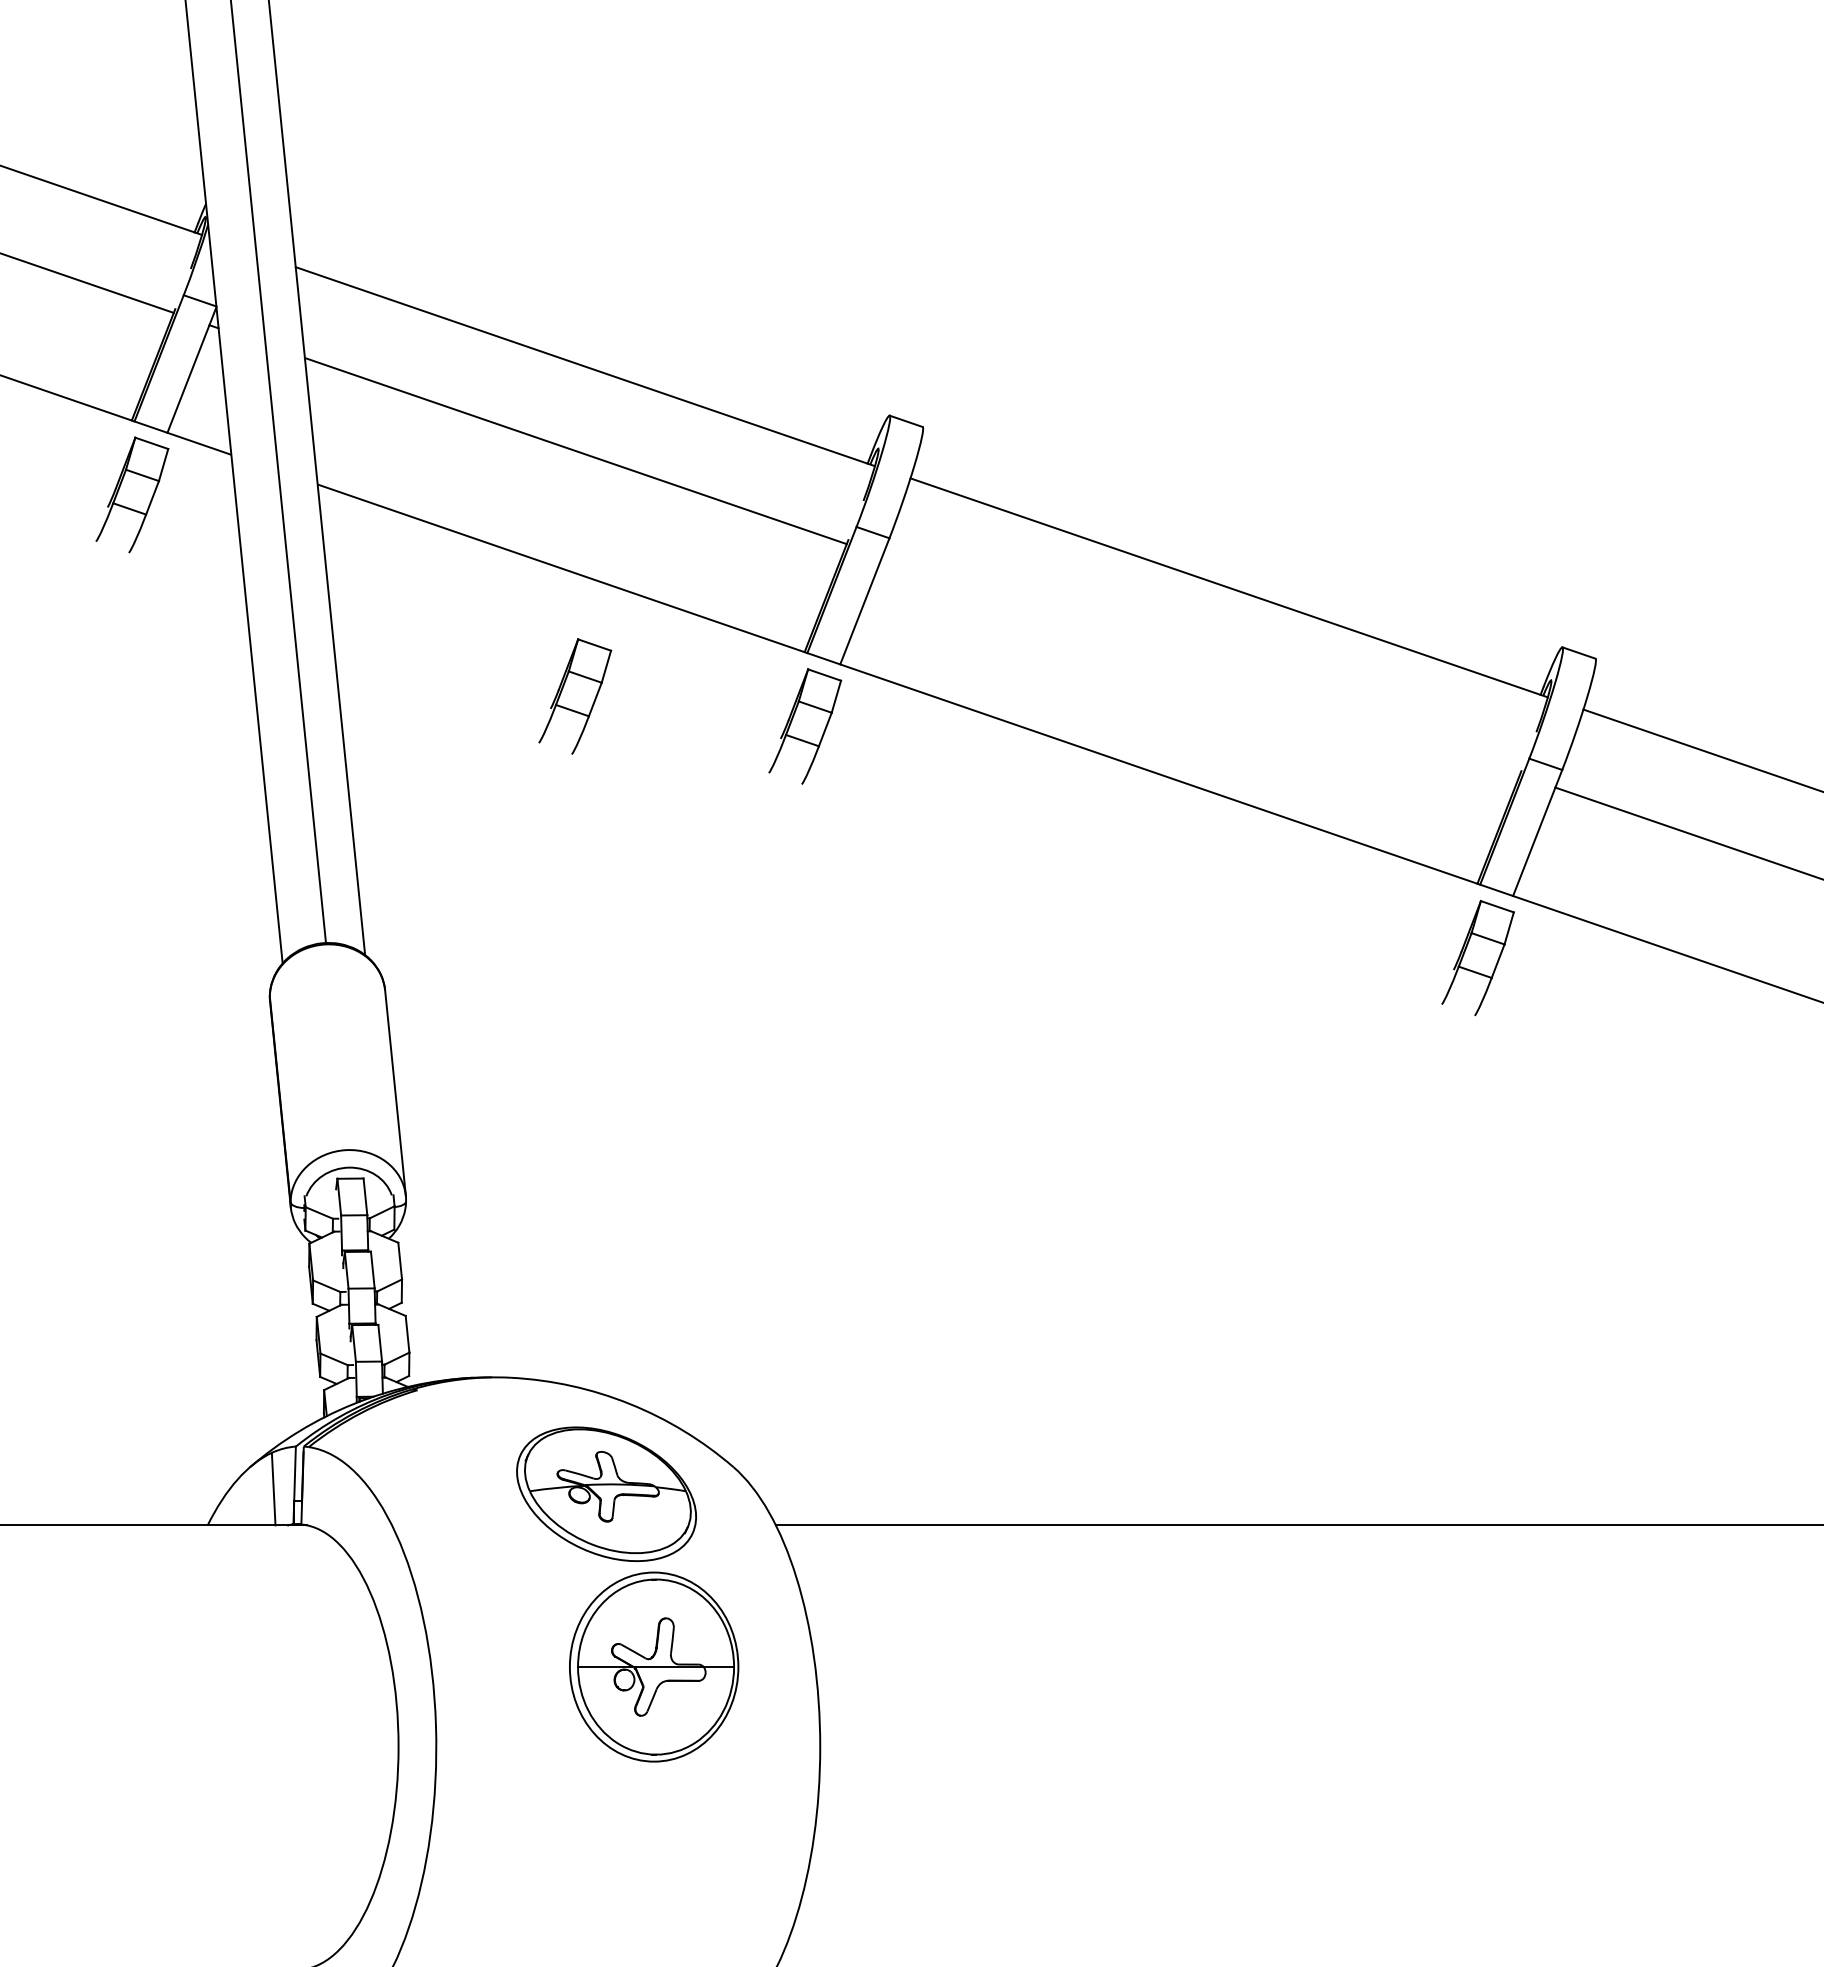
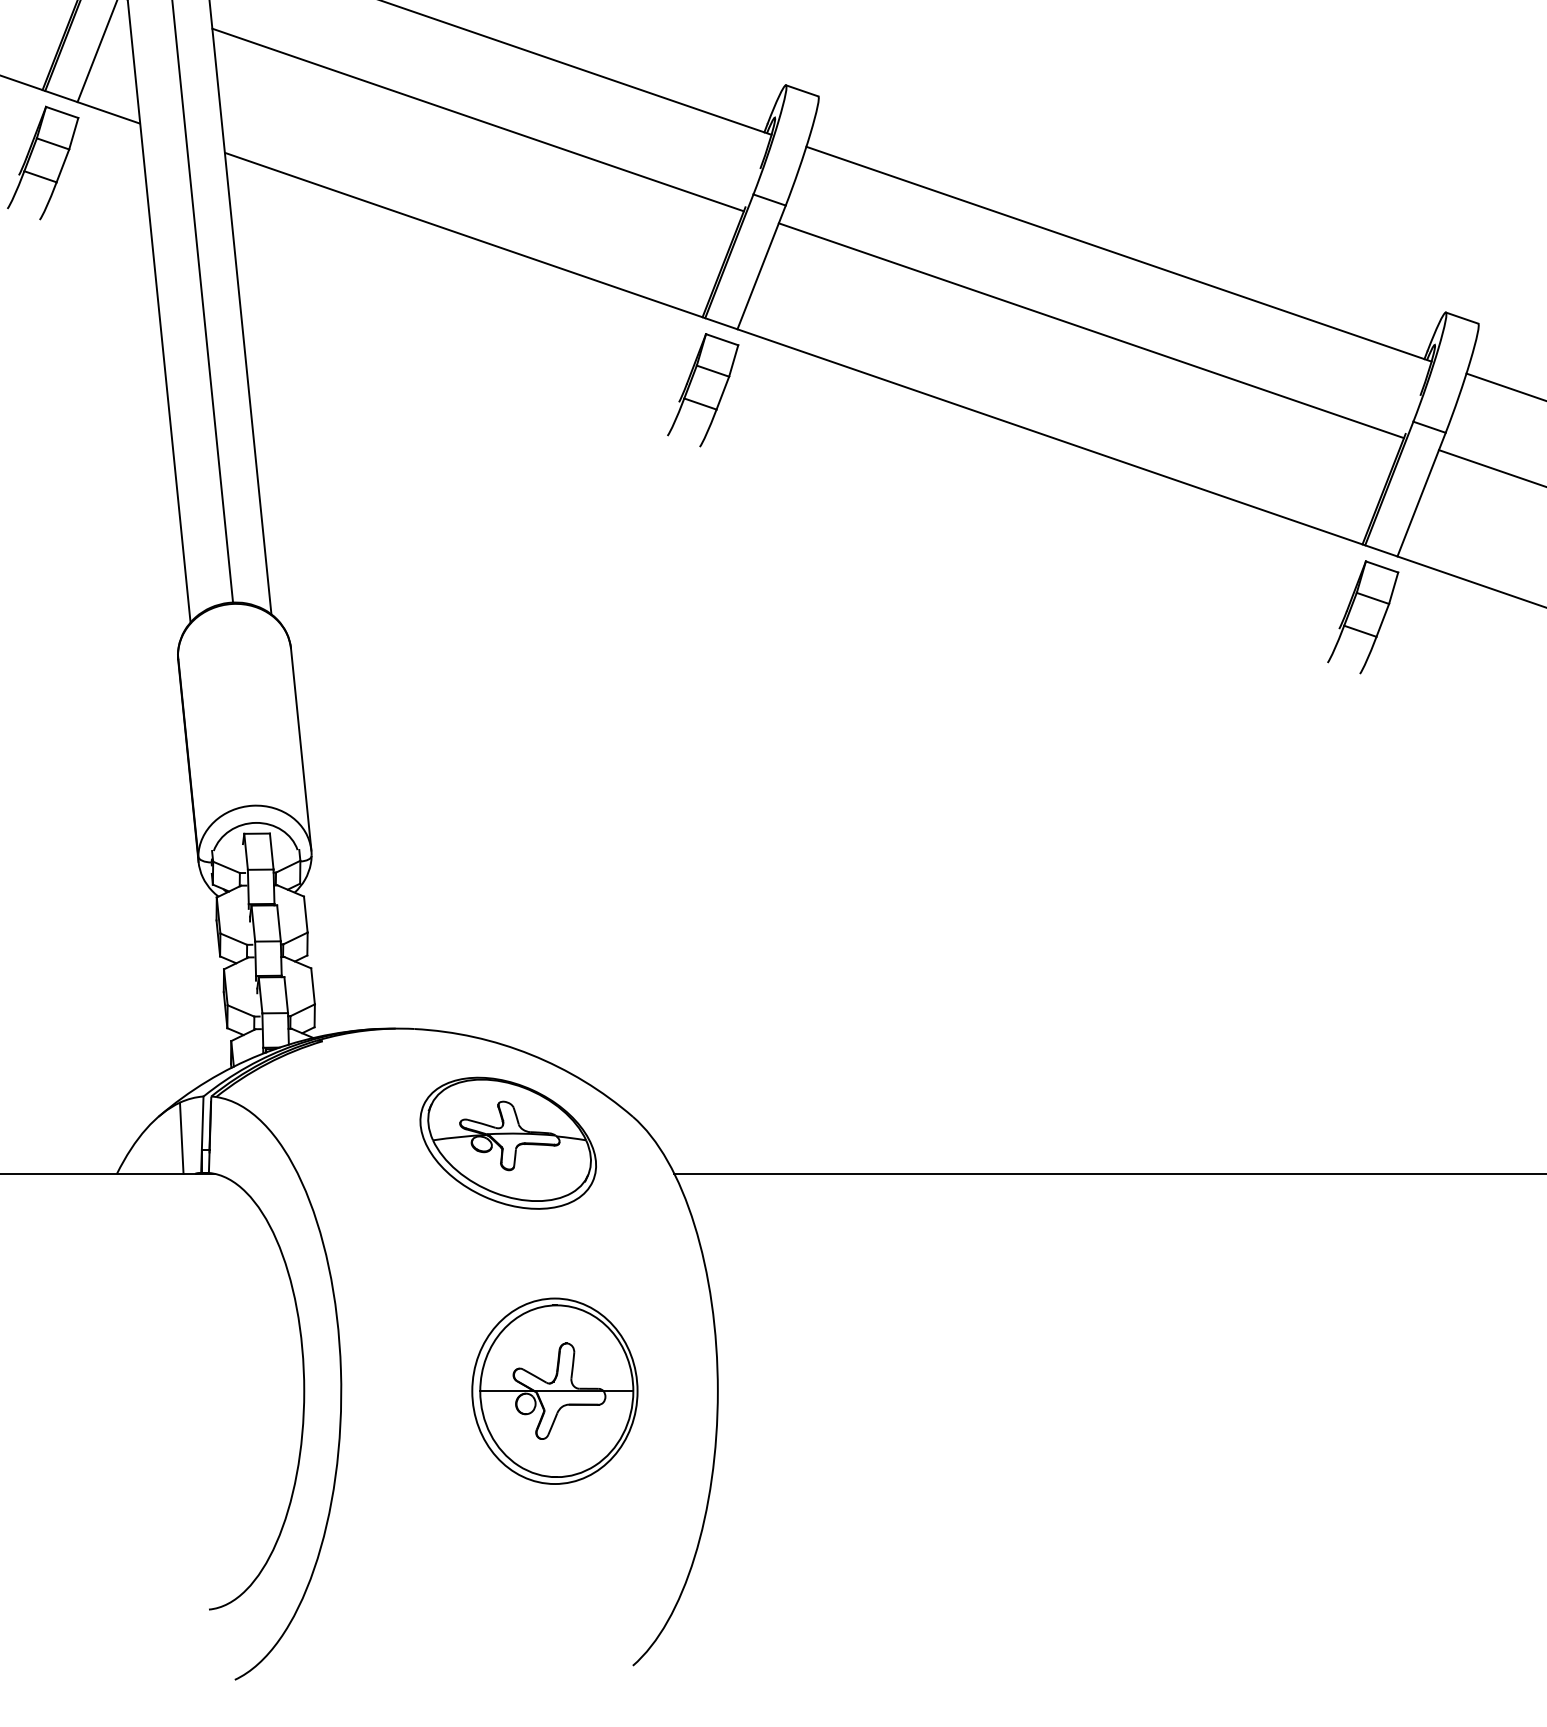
line: (1200, 665) -> (1090, 330), added
part: (575, 696) -> (477, 360), removed
part: (654, 1666) -> (555, 1390), moved

